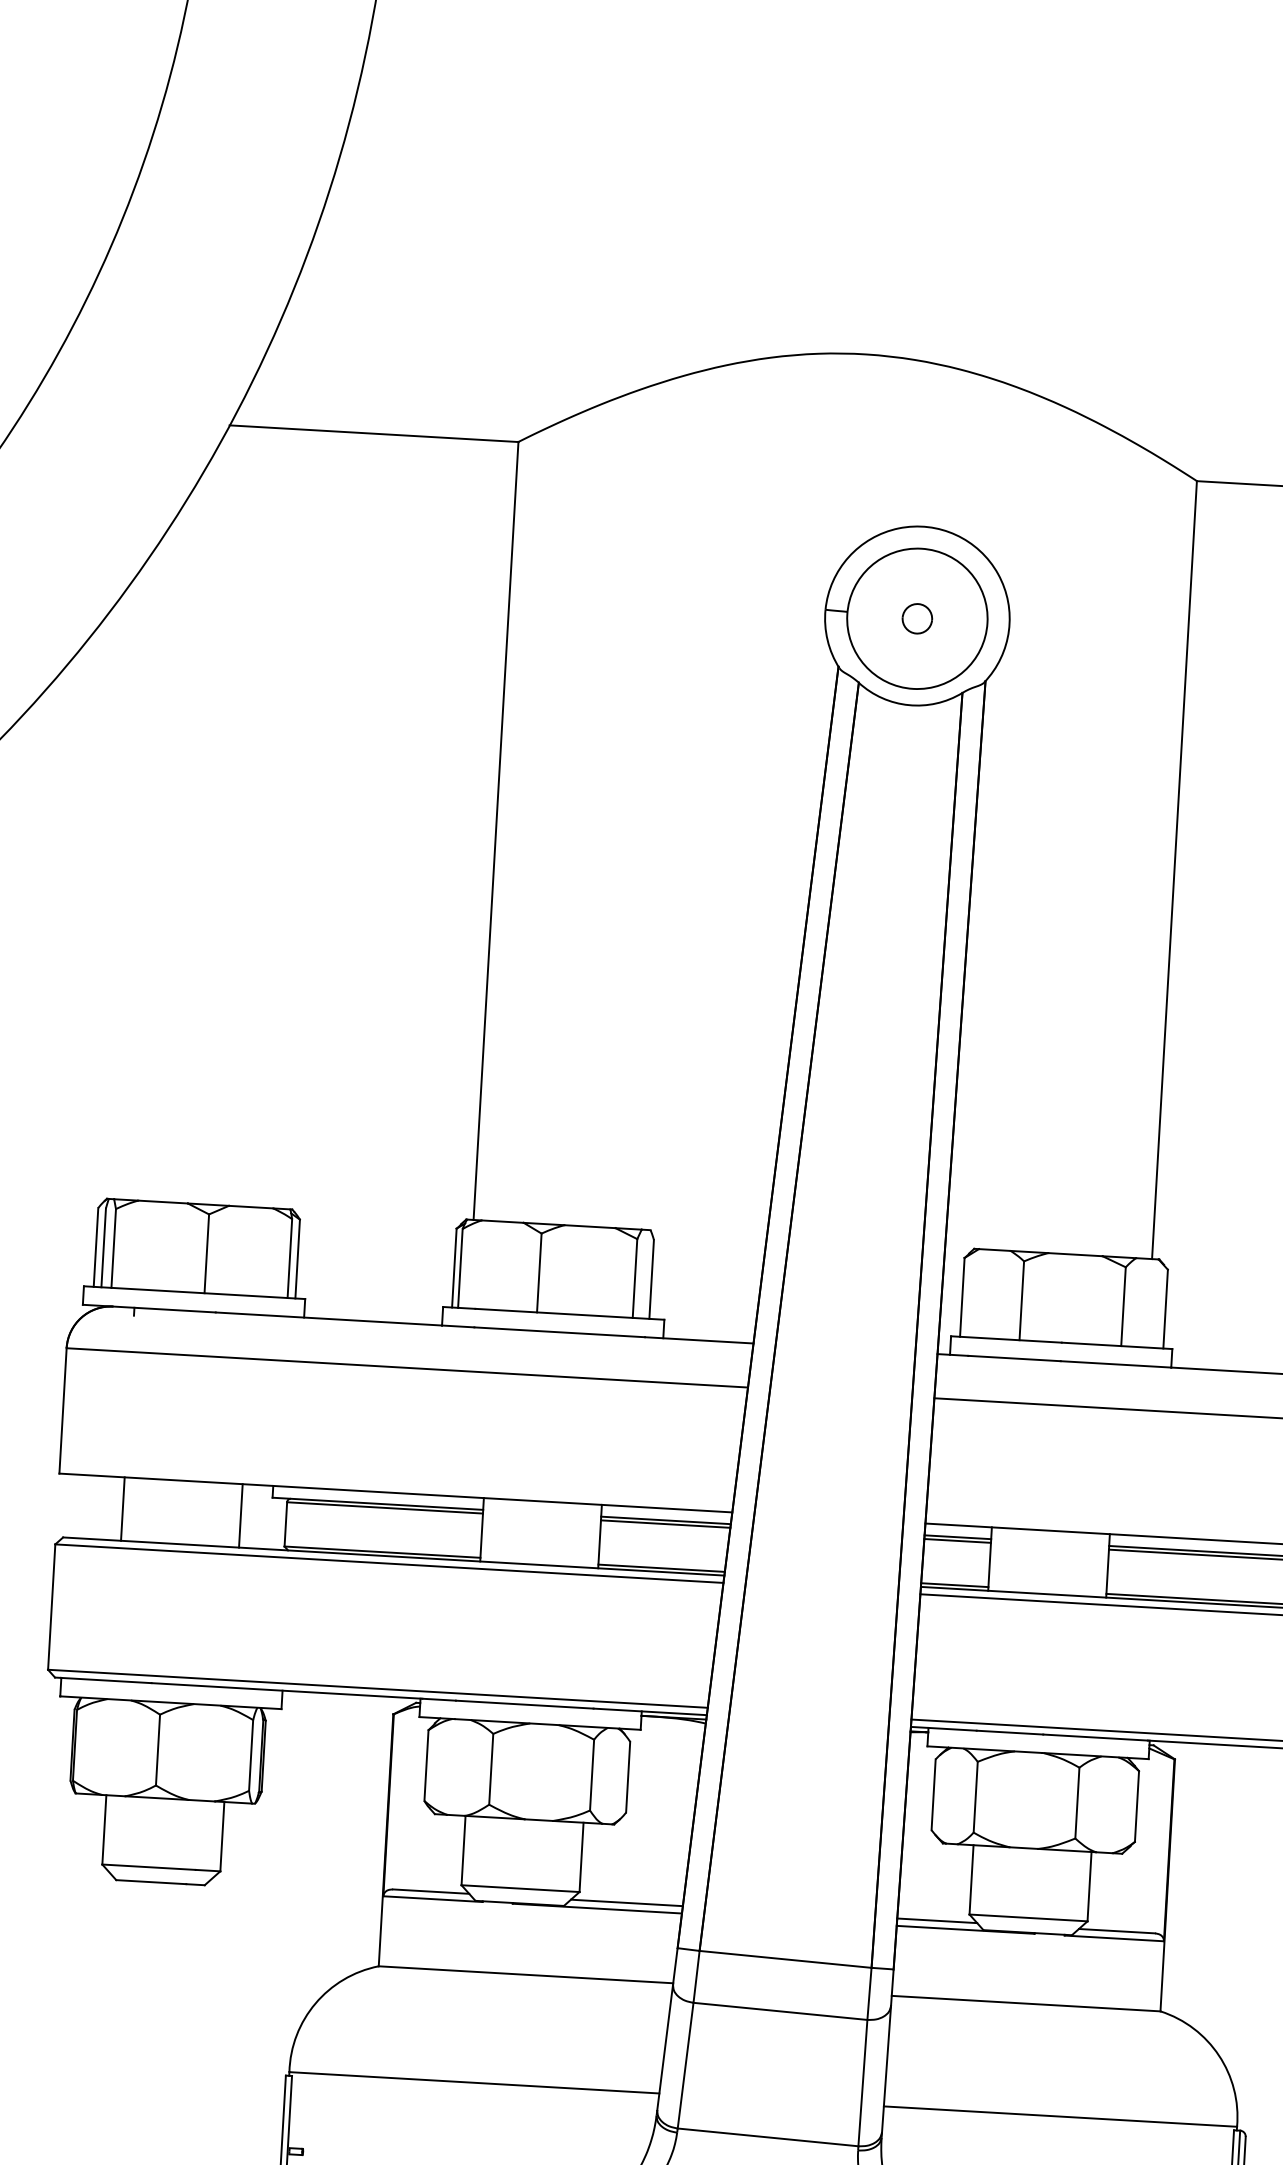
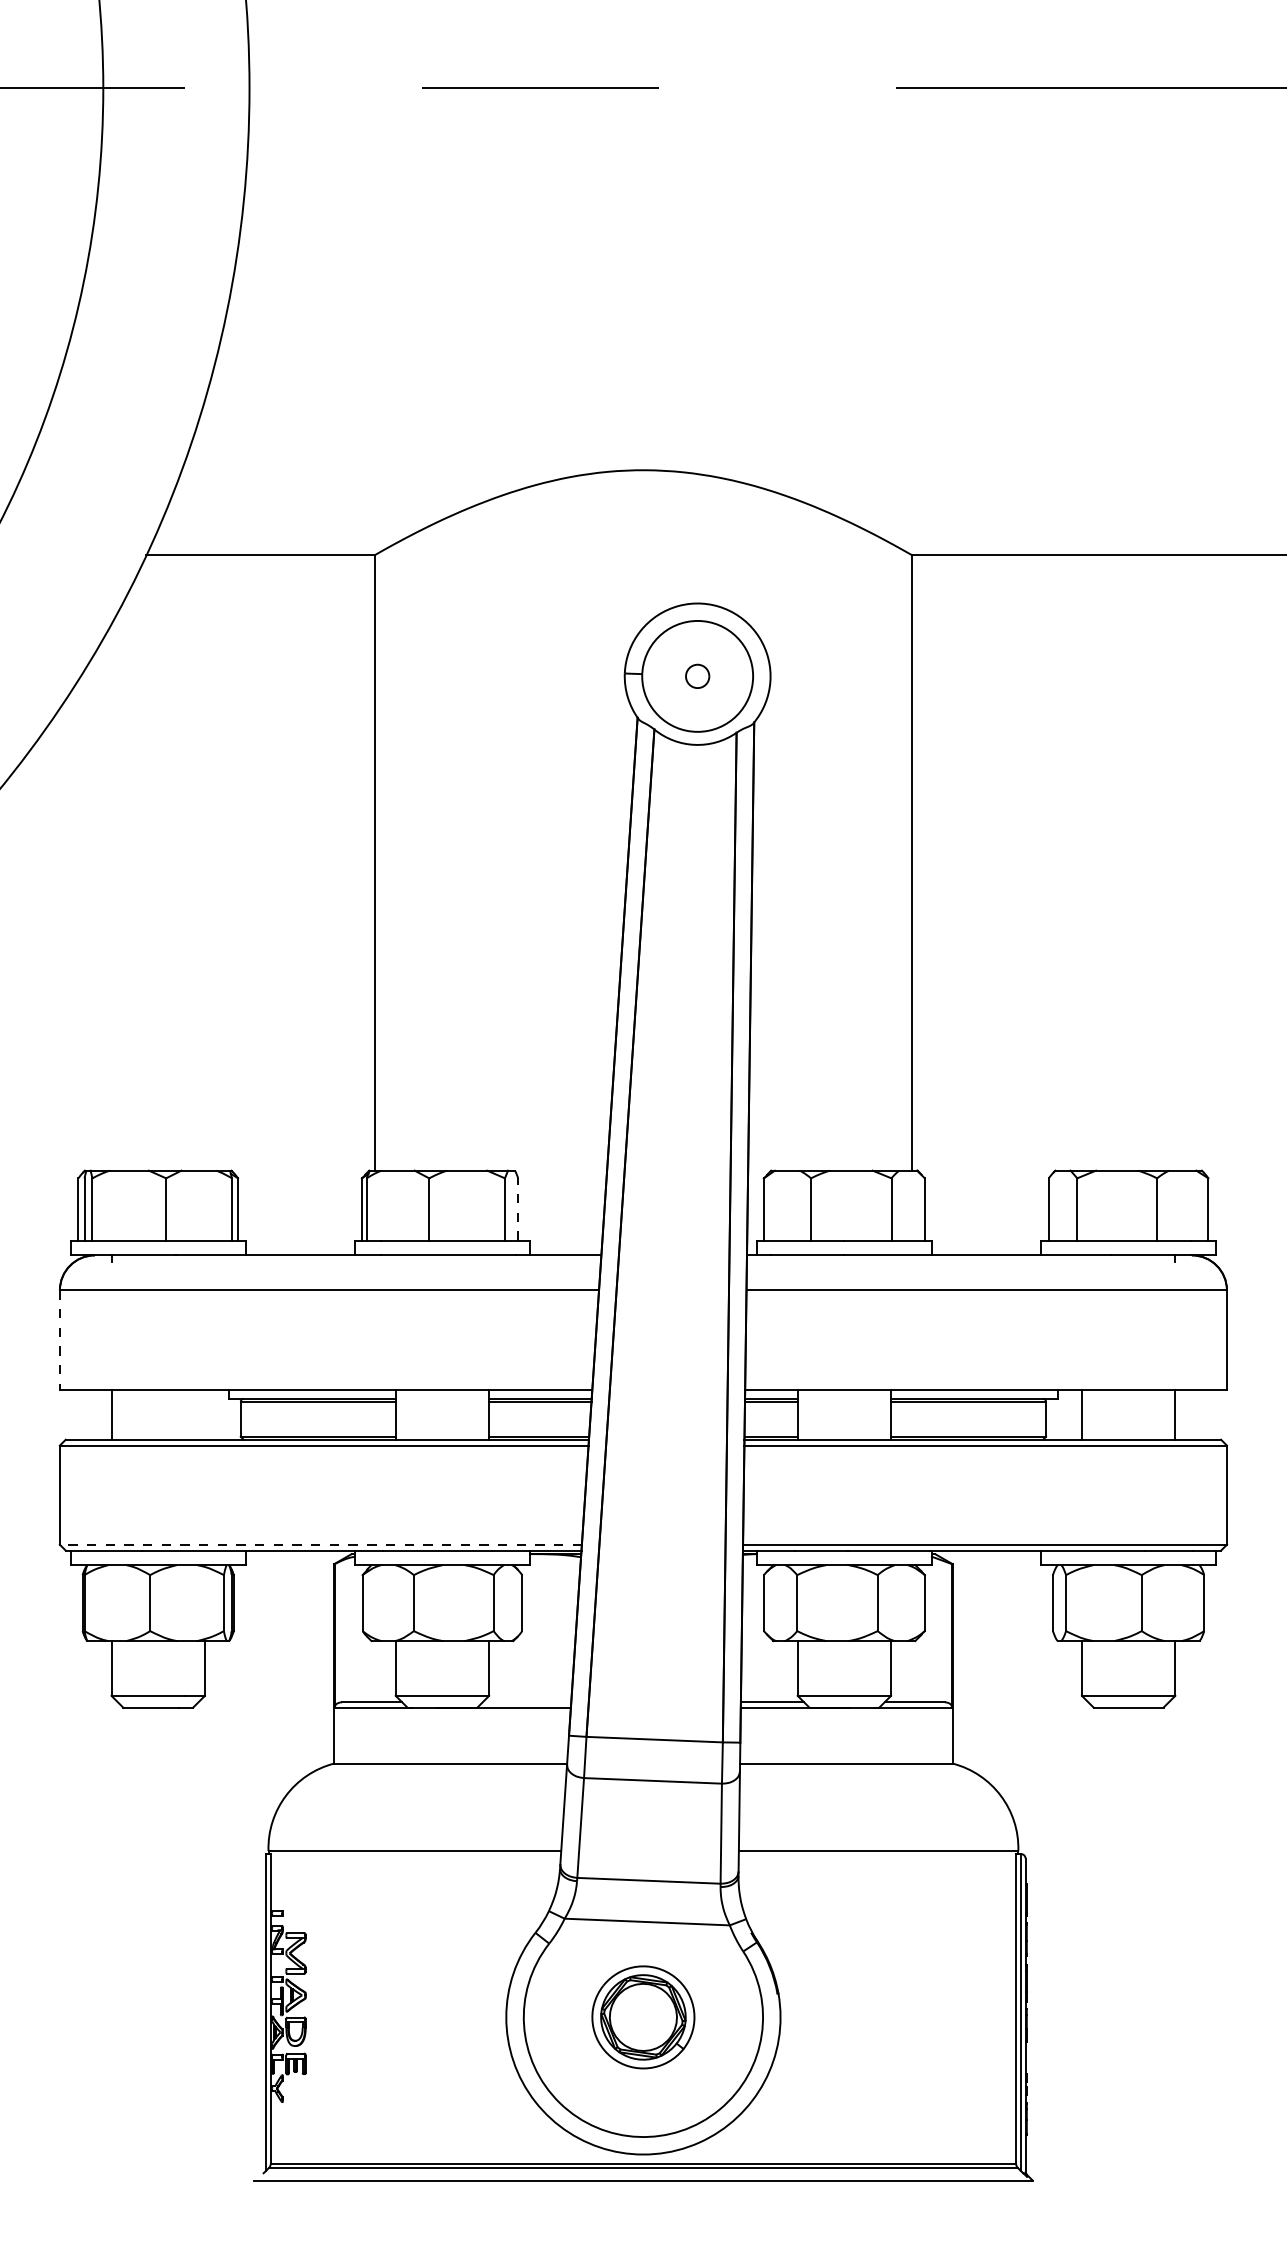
line: (652, 1279) -> (518, 1209), solid -> dashed
line: (62, 1410) -> (59, 1339), solid -> dashed
line: (240, 1515) -> (204, 1414), removed
line: (377, 1688) -> (320, 1544), solid -> dashed
line: (626, 1903) -> (526, 1702), removed

